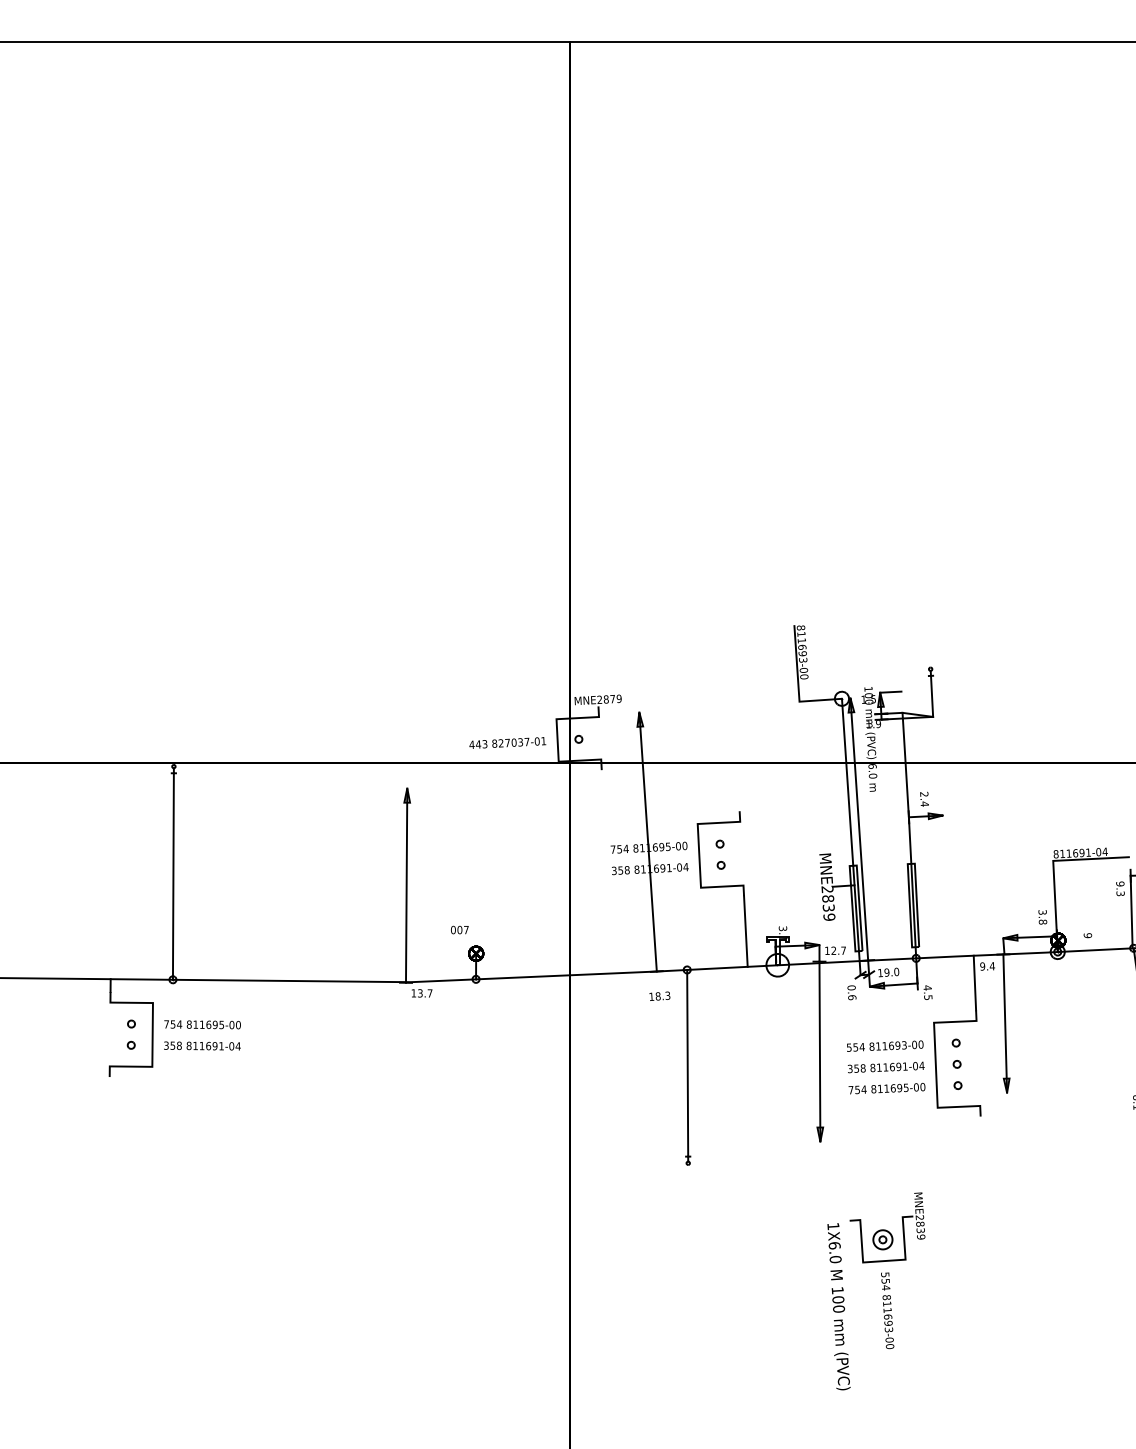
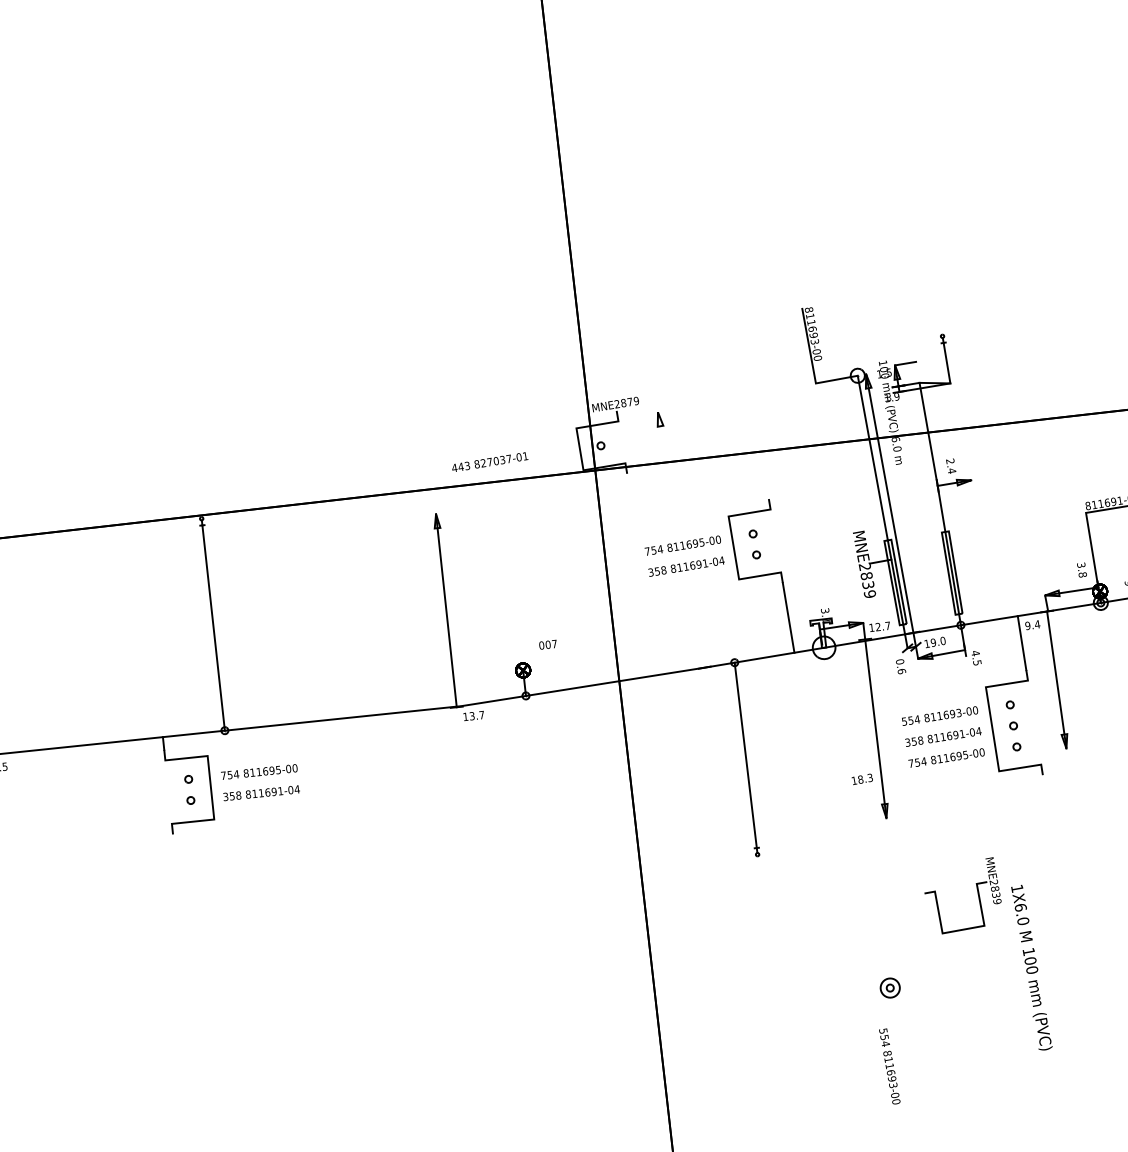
text: (507, 742) -> (489, 461), moved
line: (647, 841) -> (680, 539), removed
text: (459, 929) -> (547, 644), moved
text: (659, 995) -> (861, 778), moved
part: (882, 1239) -> (889, 987), moved
text: (838, 1306) -> (1031, 967), moved
text: (887, 1310) -> (889, 1066), moved

